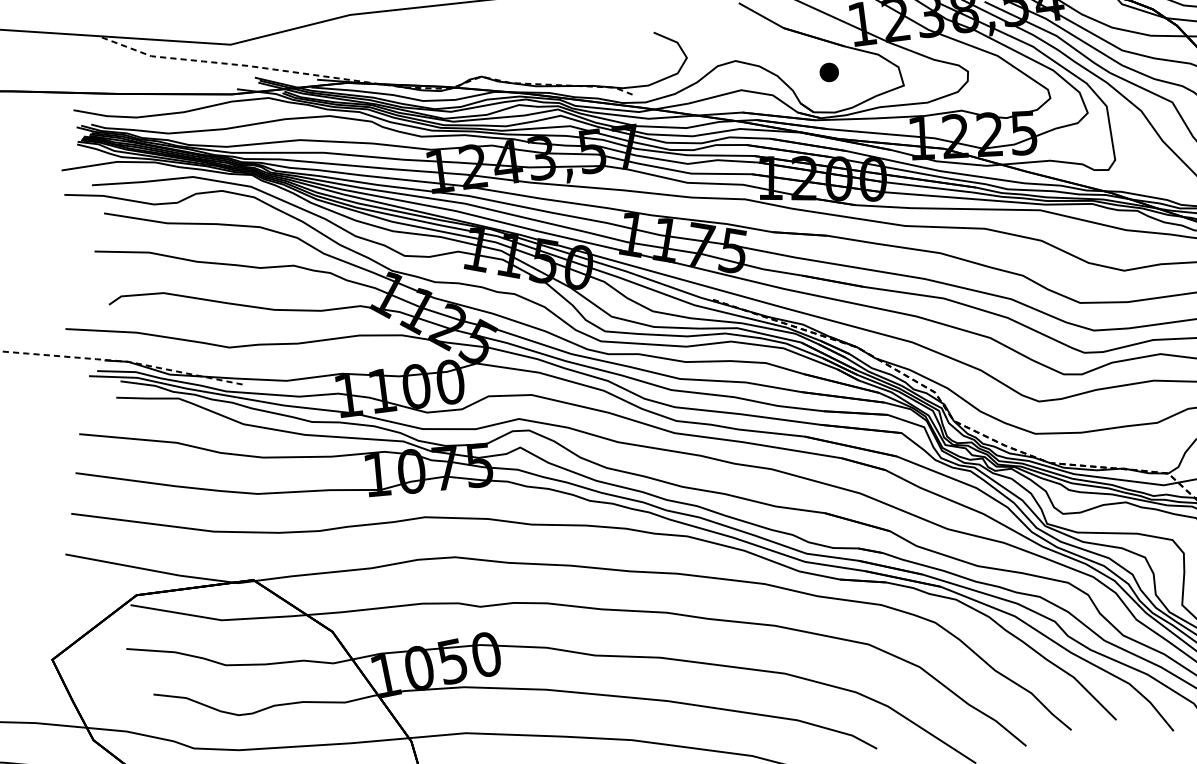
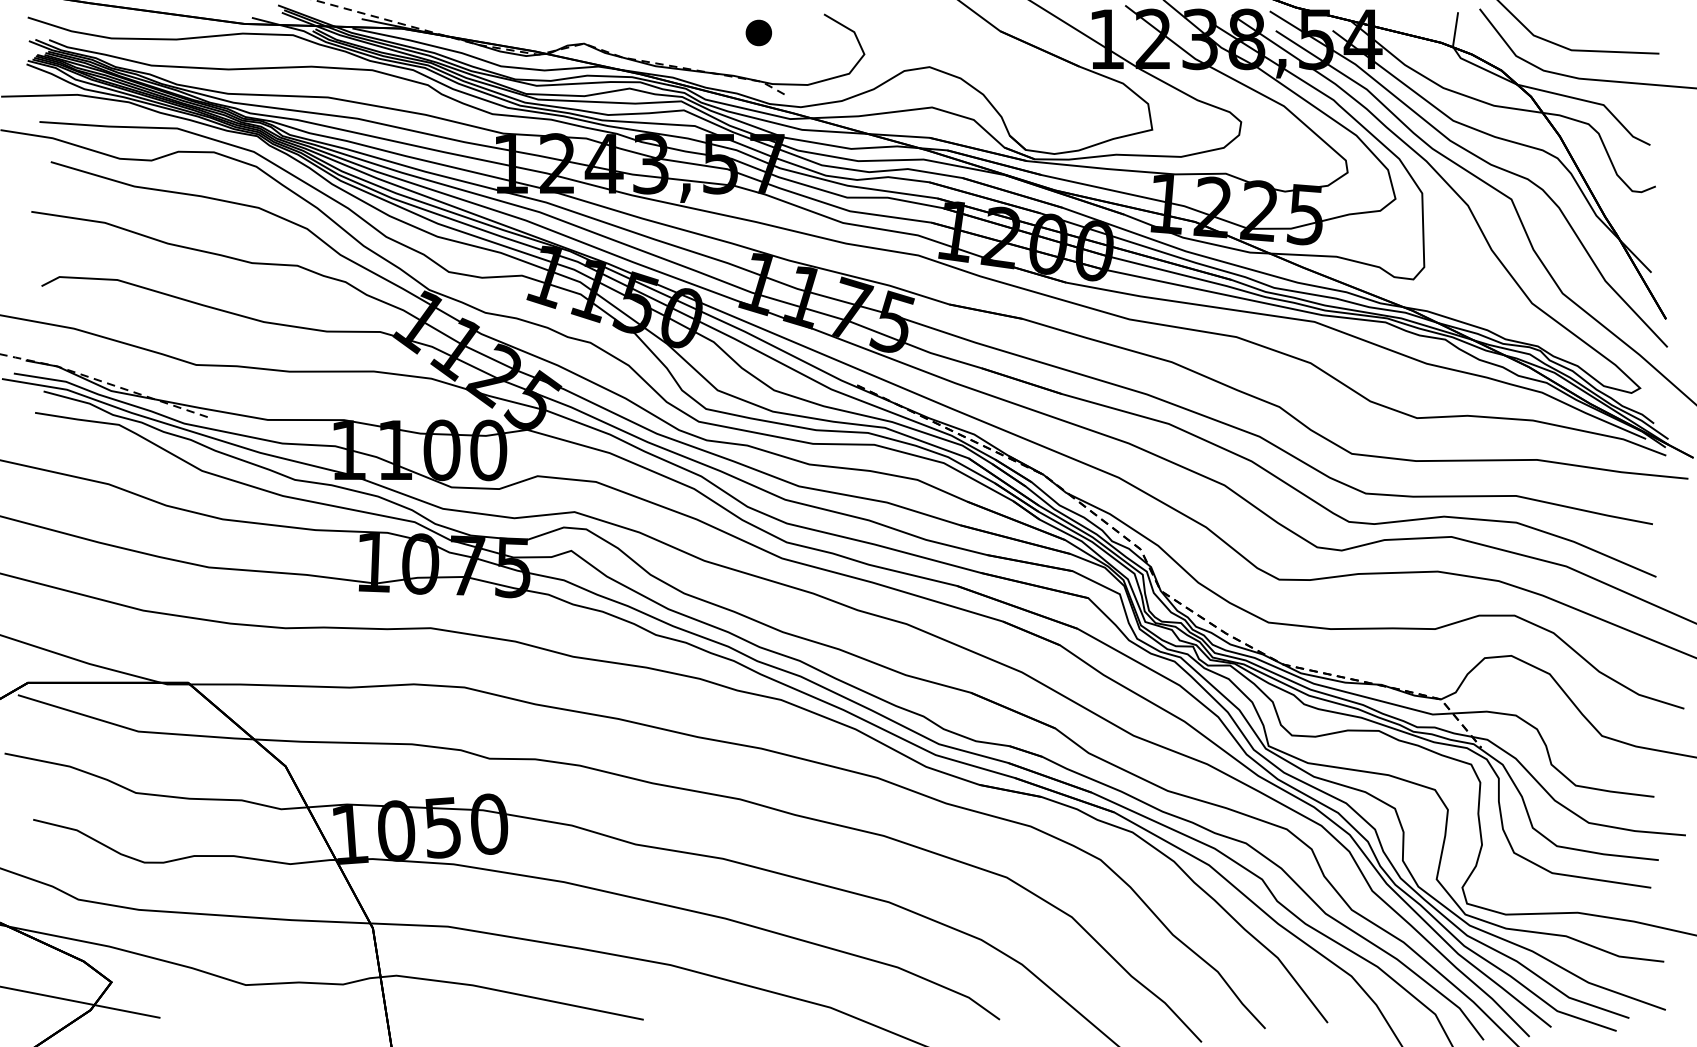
part: (828, 72) -> (758, 32), moved

